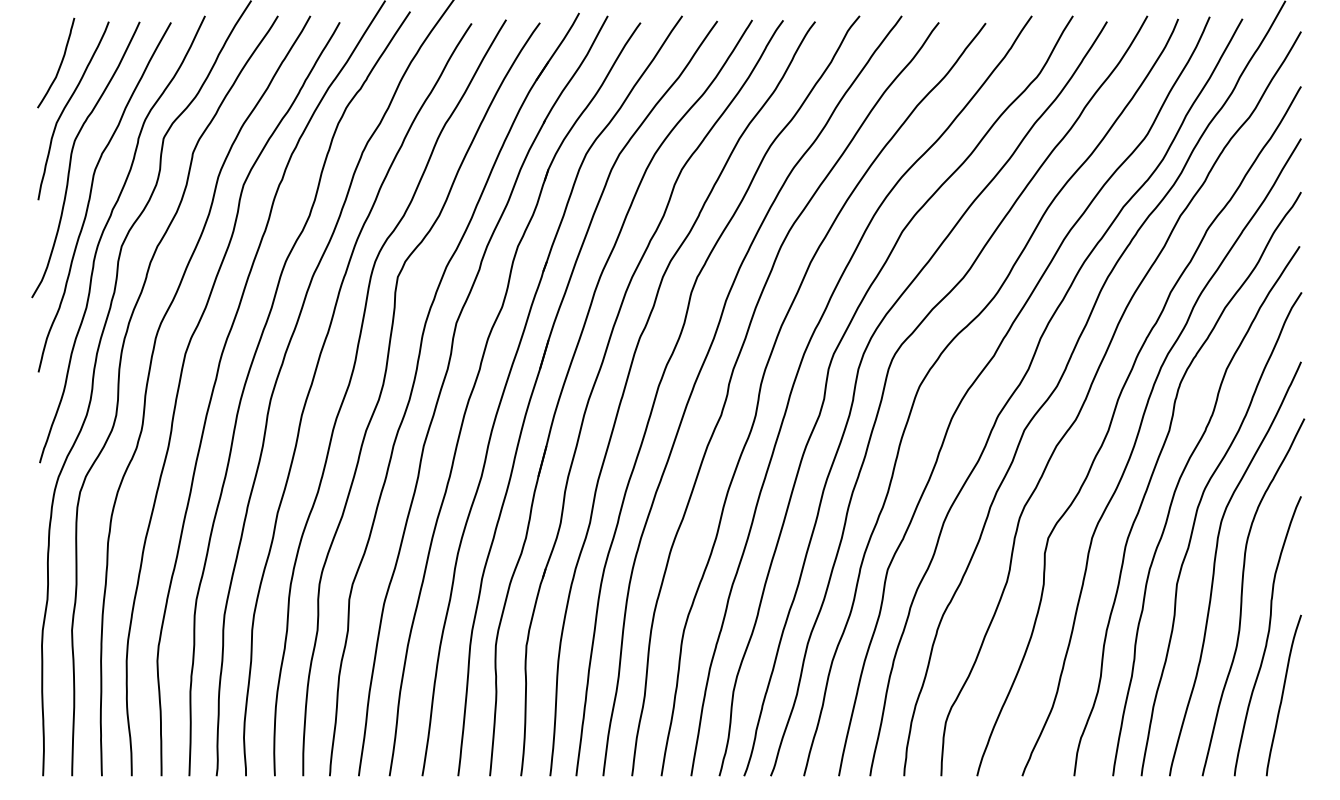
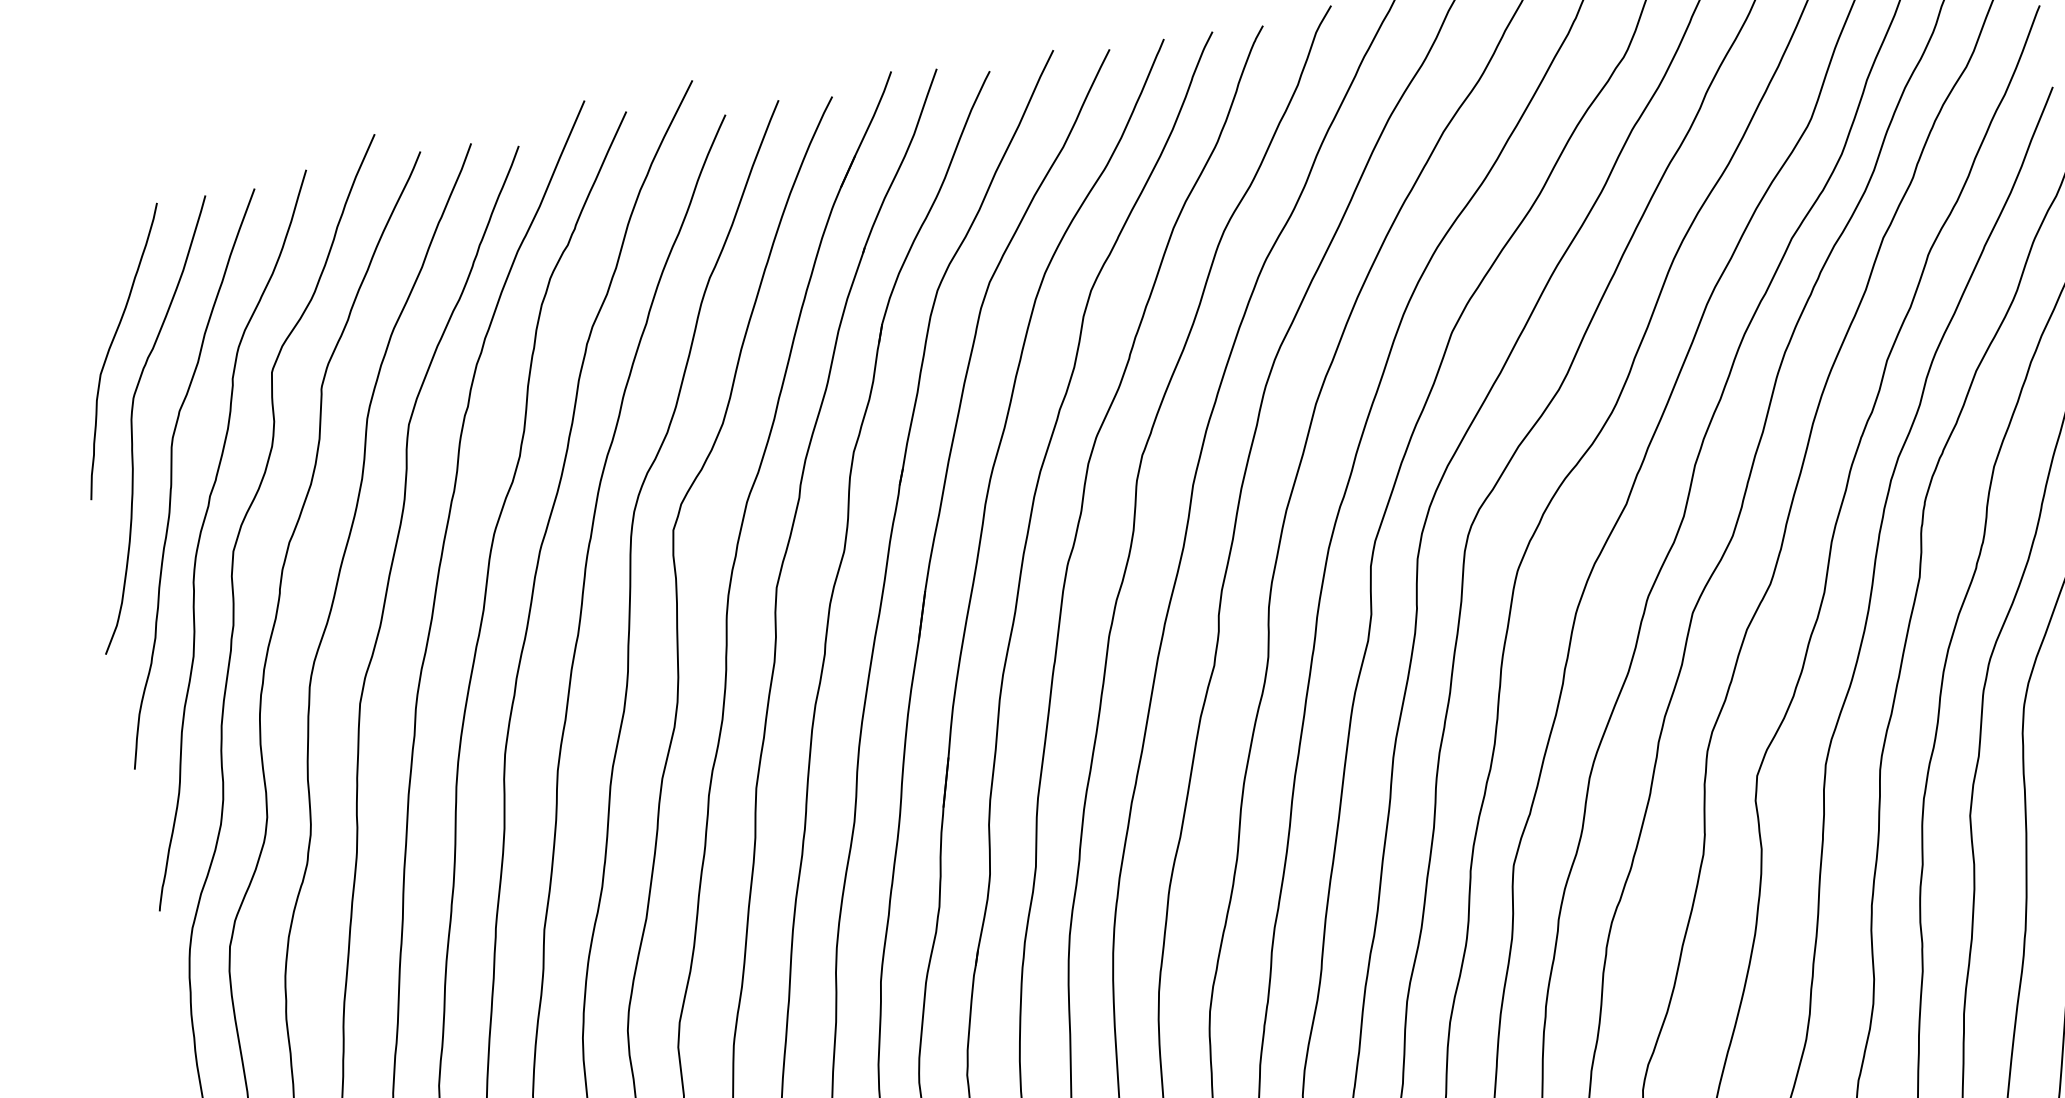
curve: (60, 62) -> (91, 278), removed

